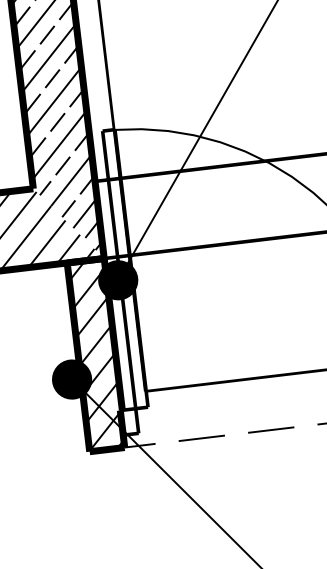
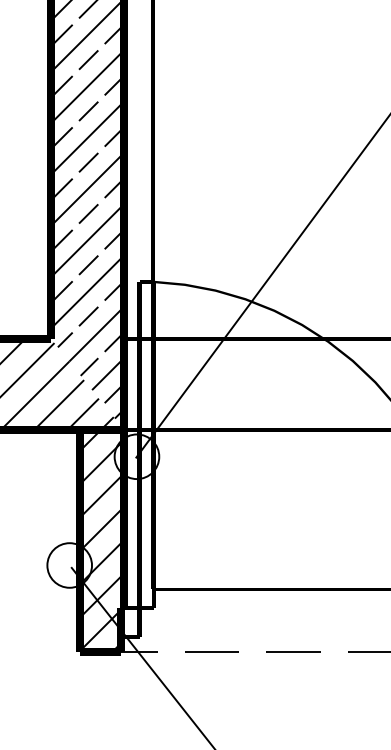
fill: (117, 280) -> (136, 456), removed
fill: (71, 379) -> (69, 565), removed

